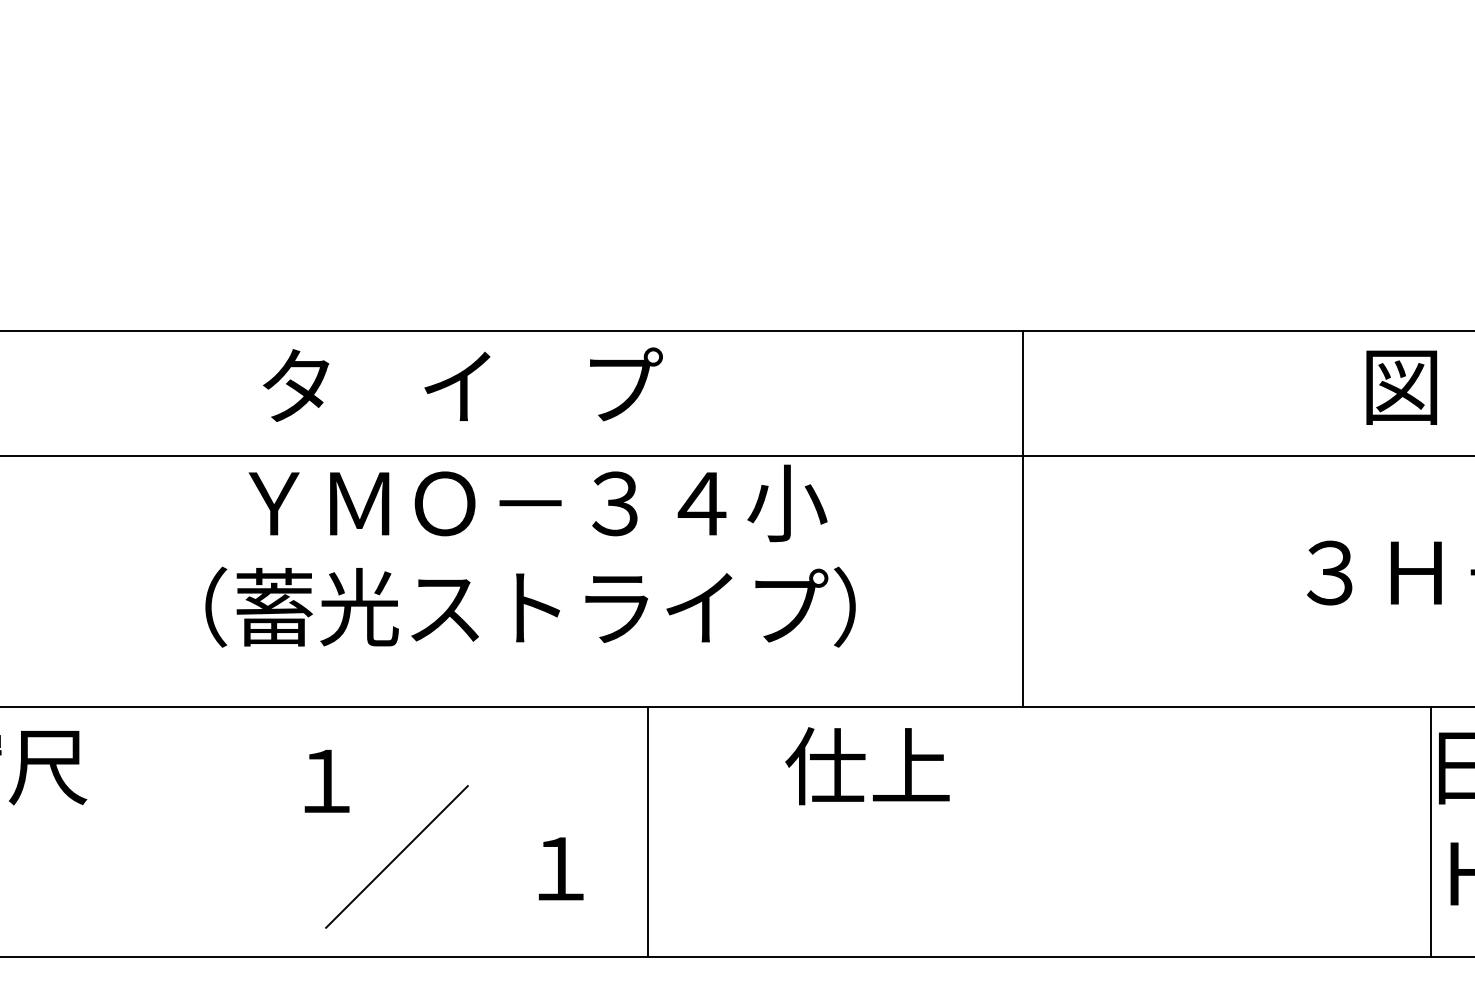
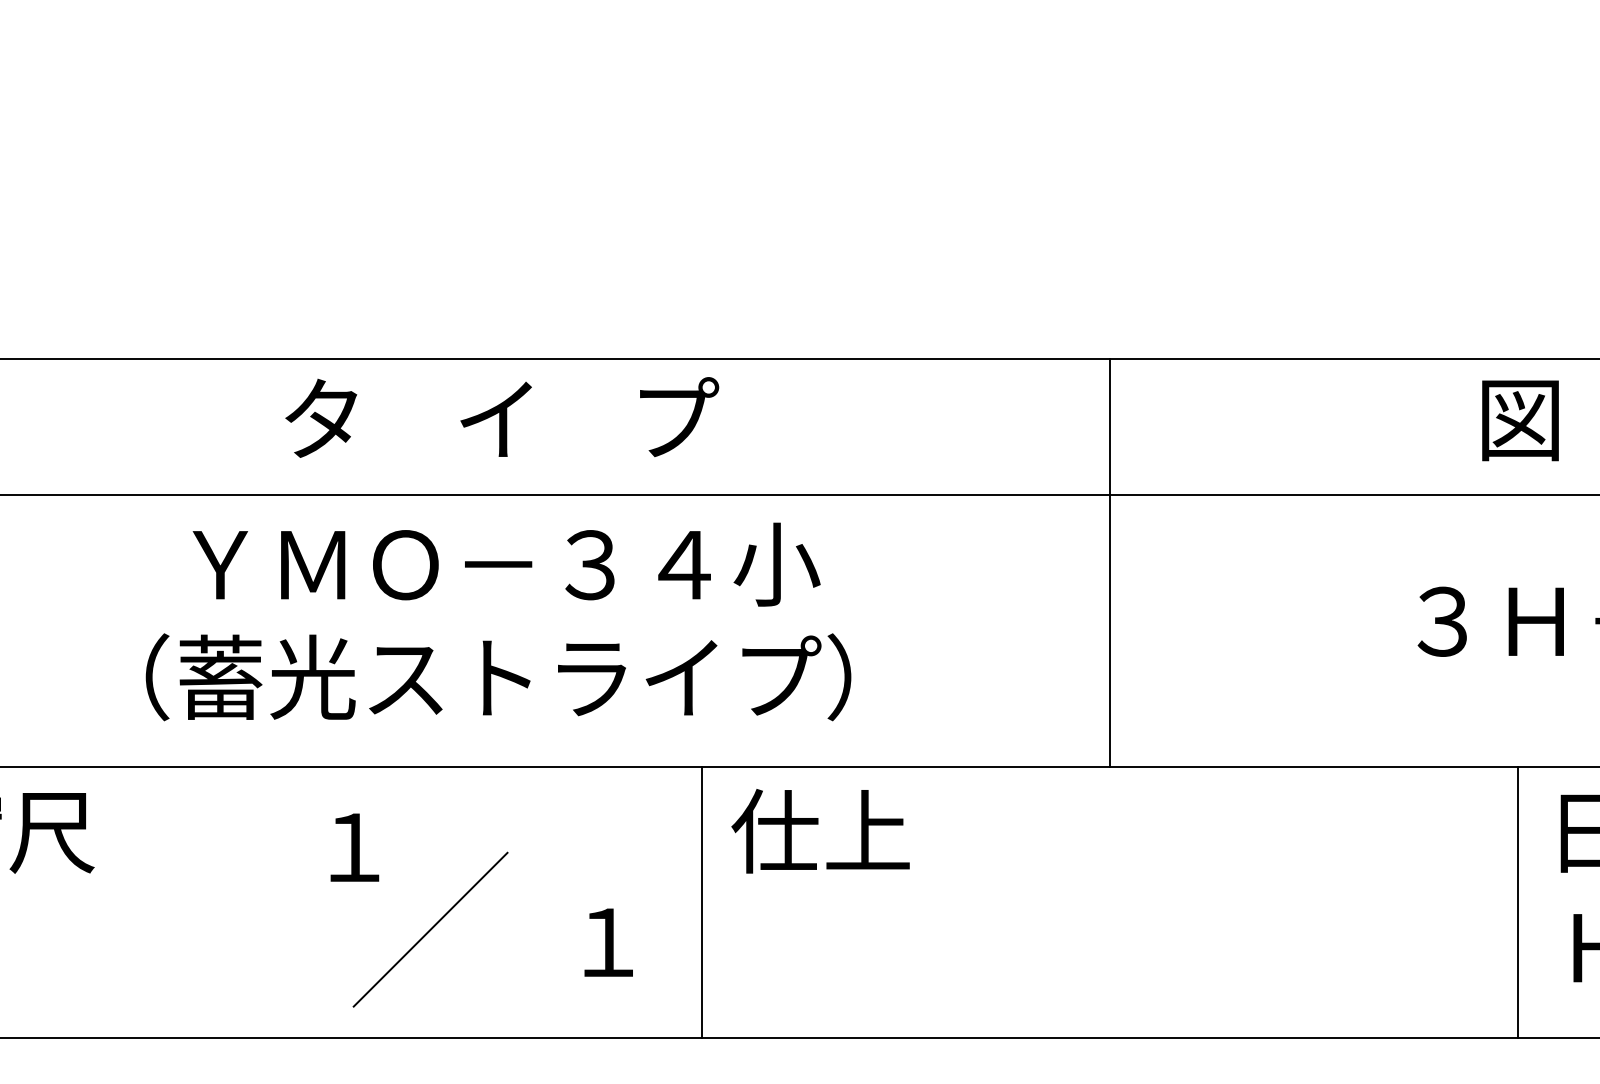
text: (530, 555) -> (498, 621), moved
text: (867, 766) -> (820, 831), moved
line: (1431, 831) -> (1518, 902), moved

